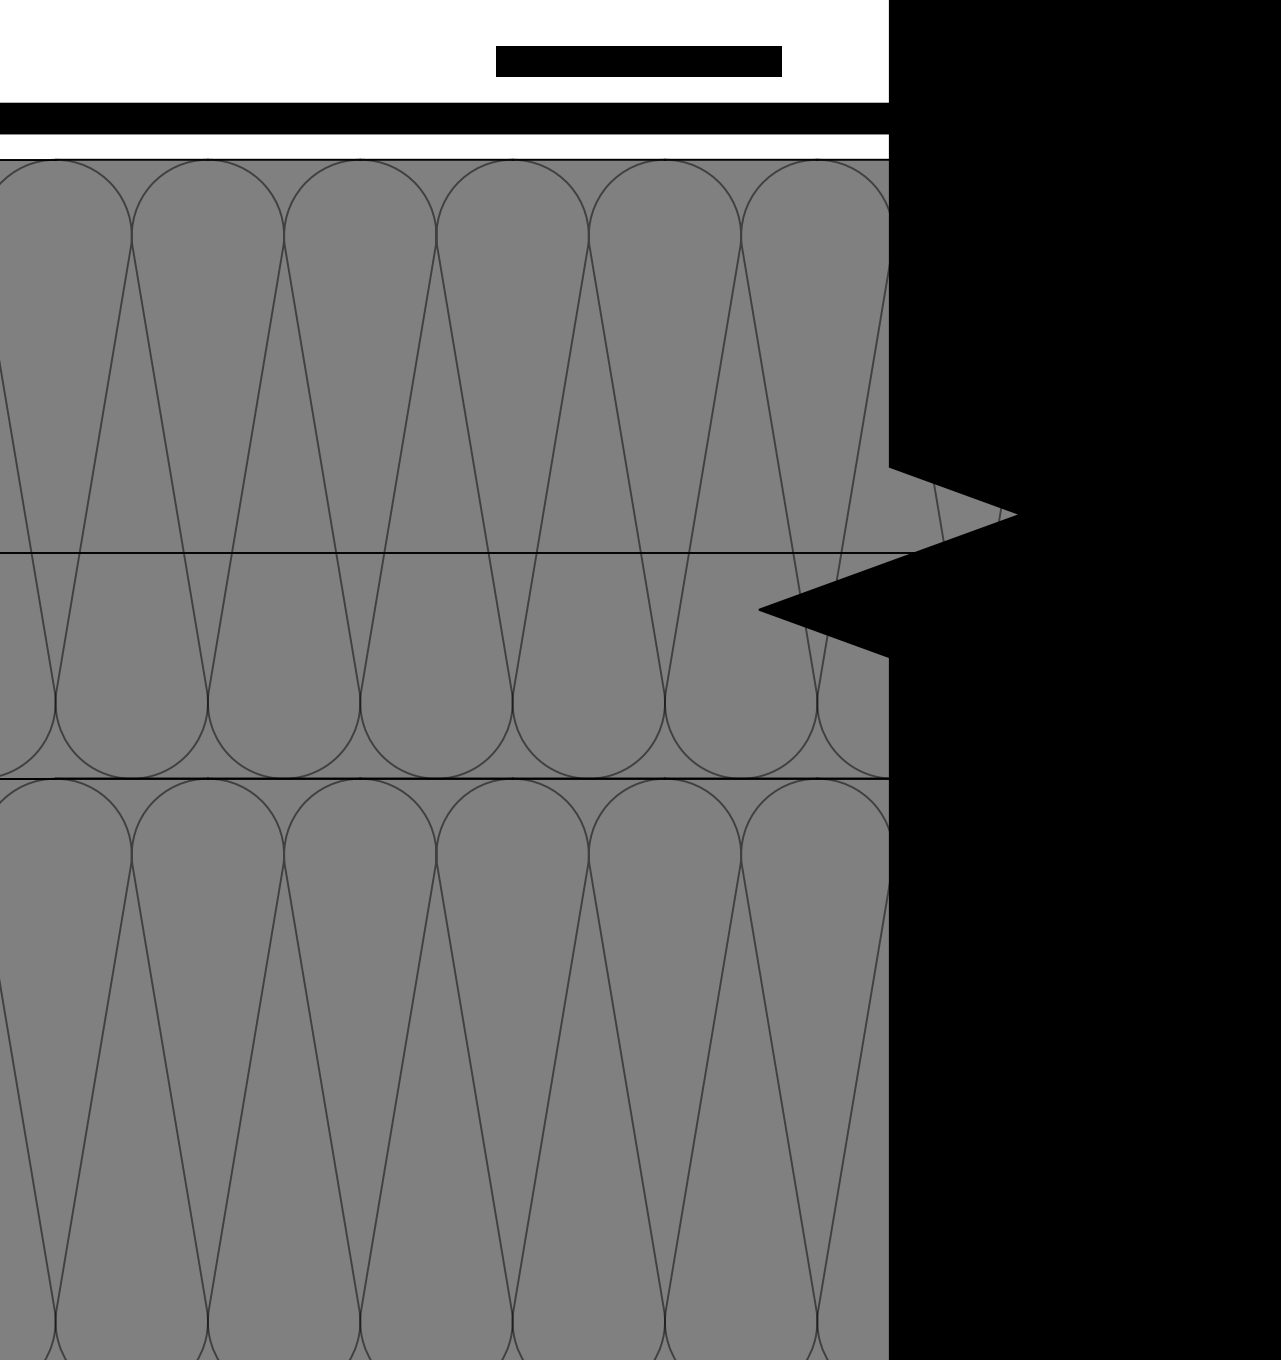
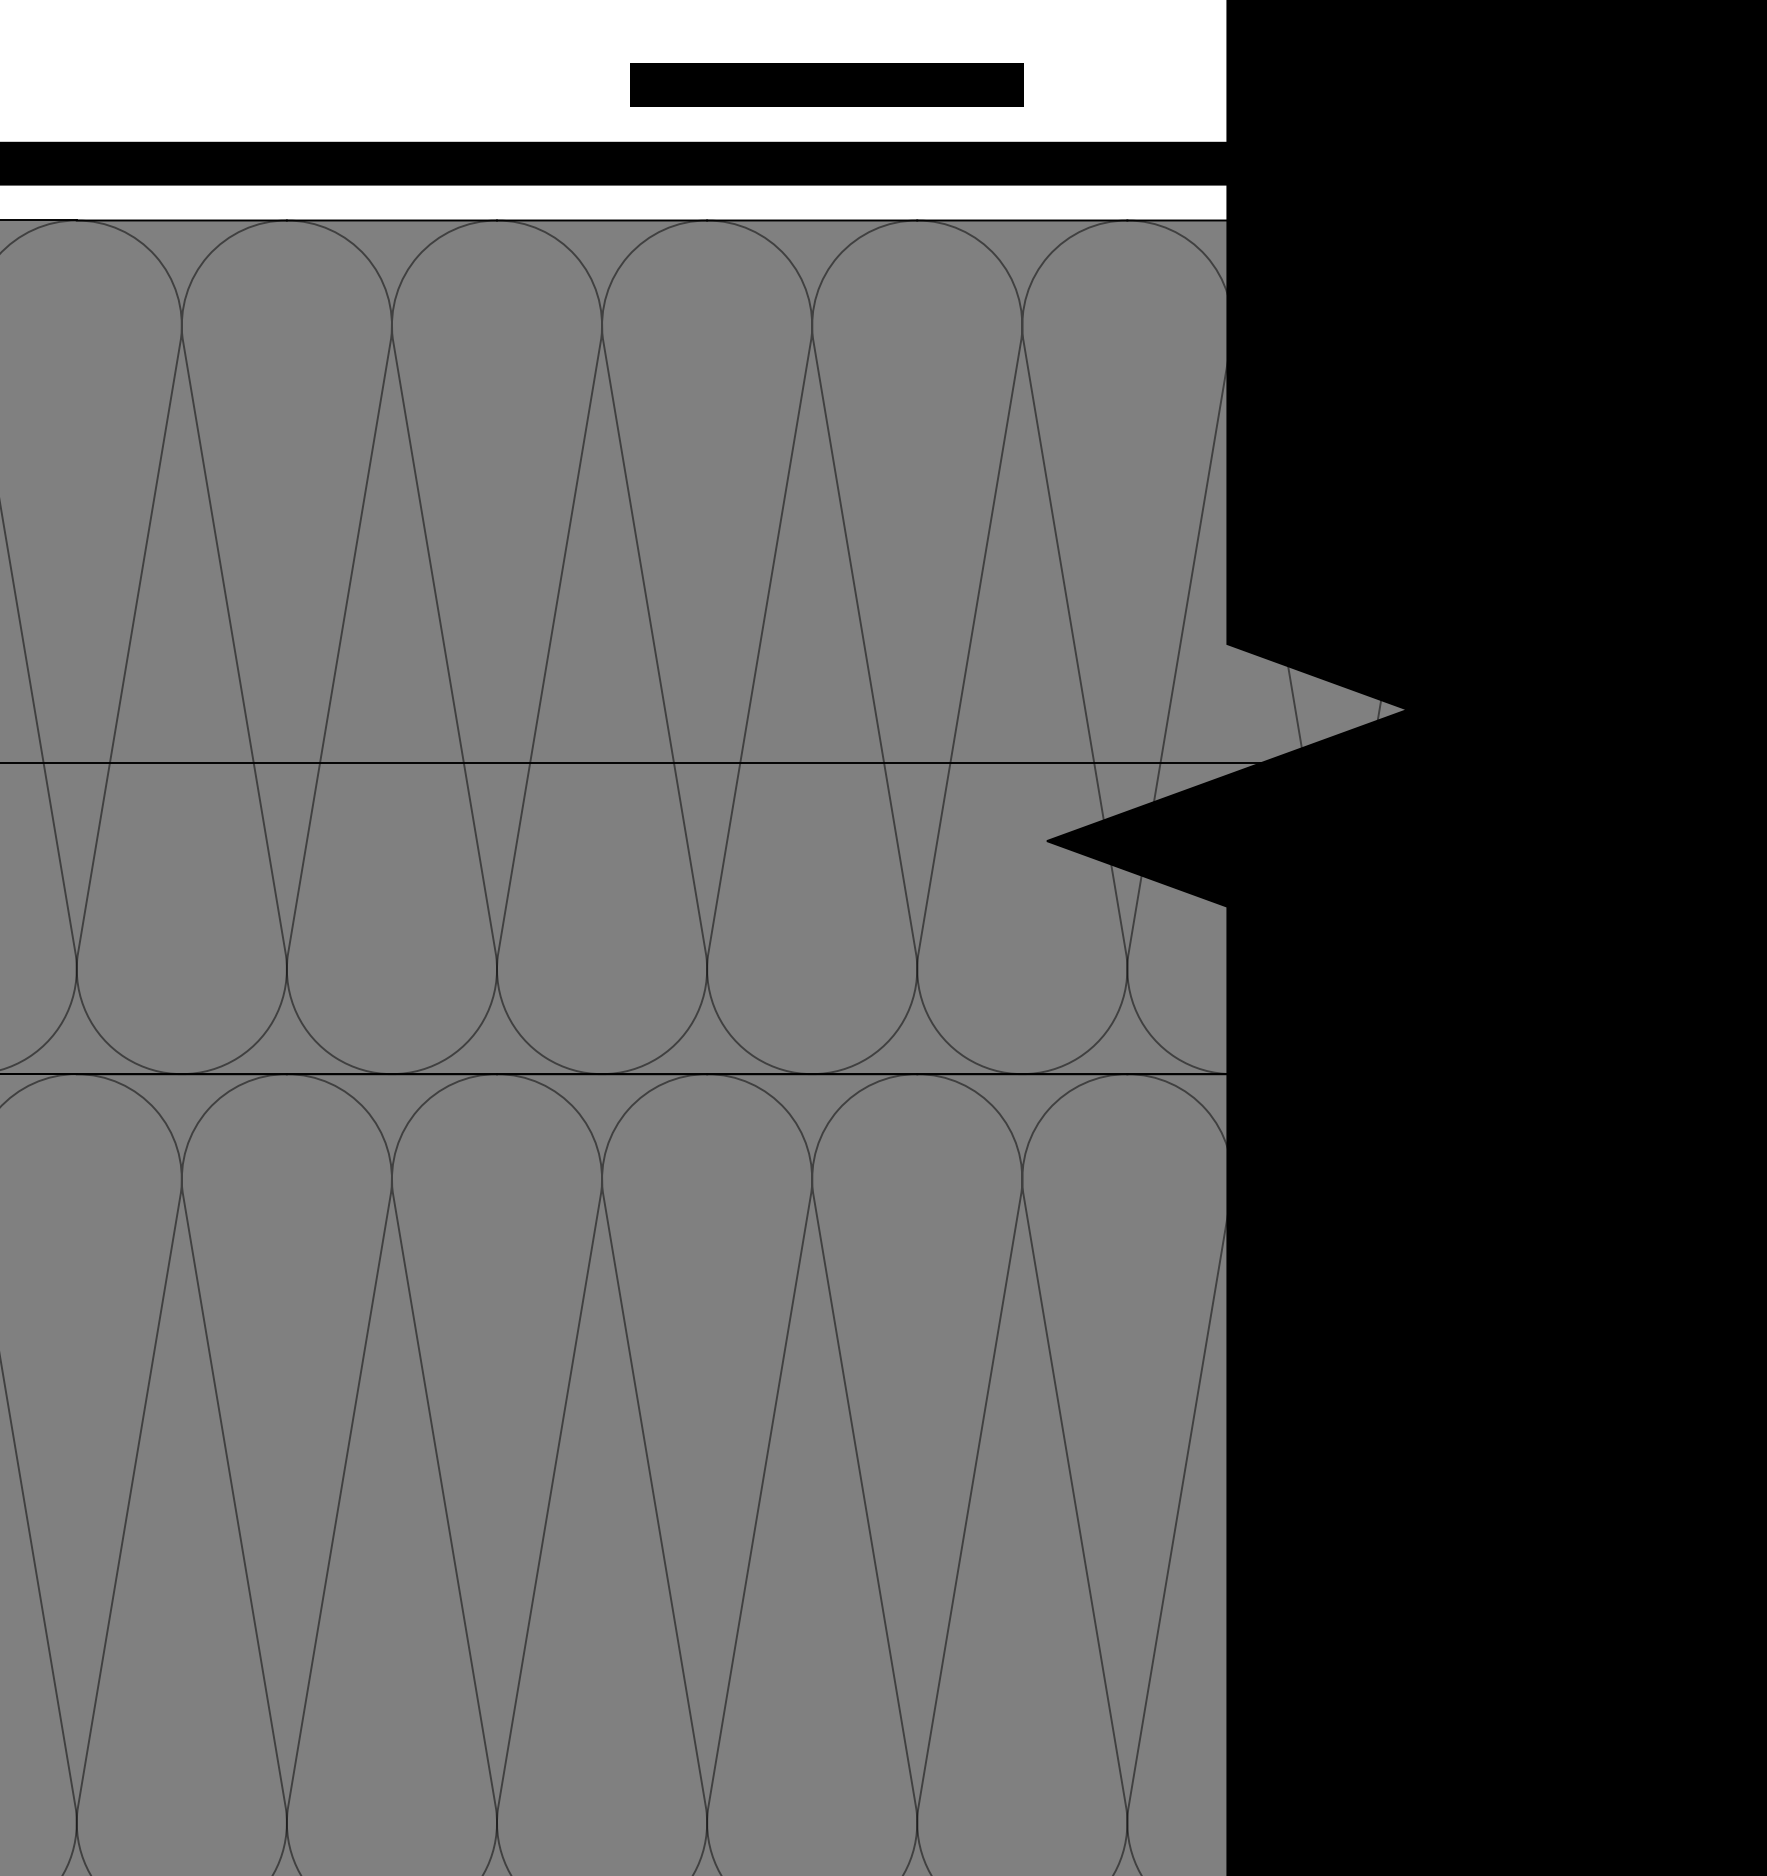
line: (638, 61) -> (825, 84), moved

